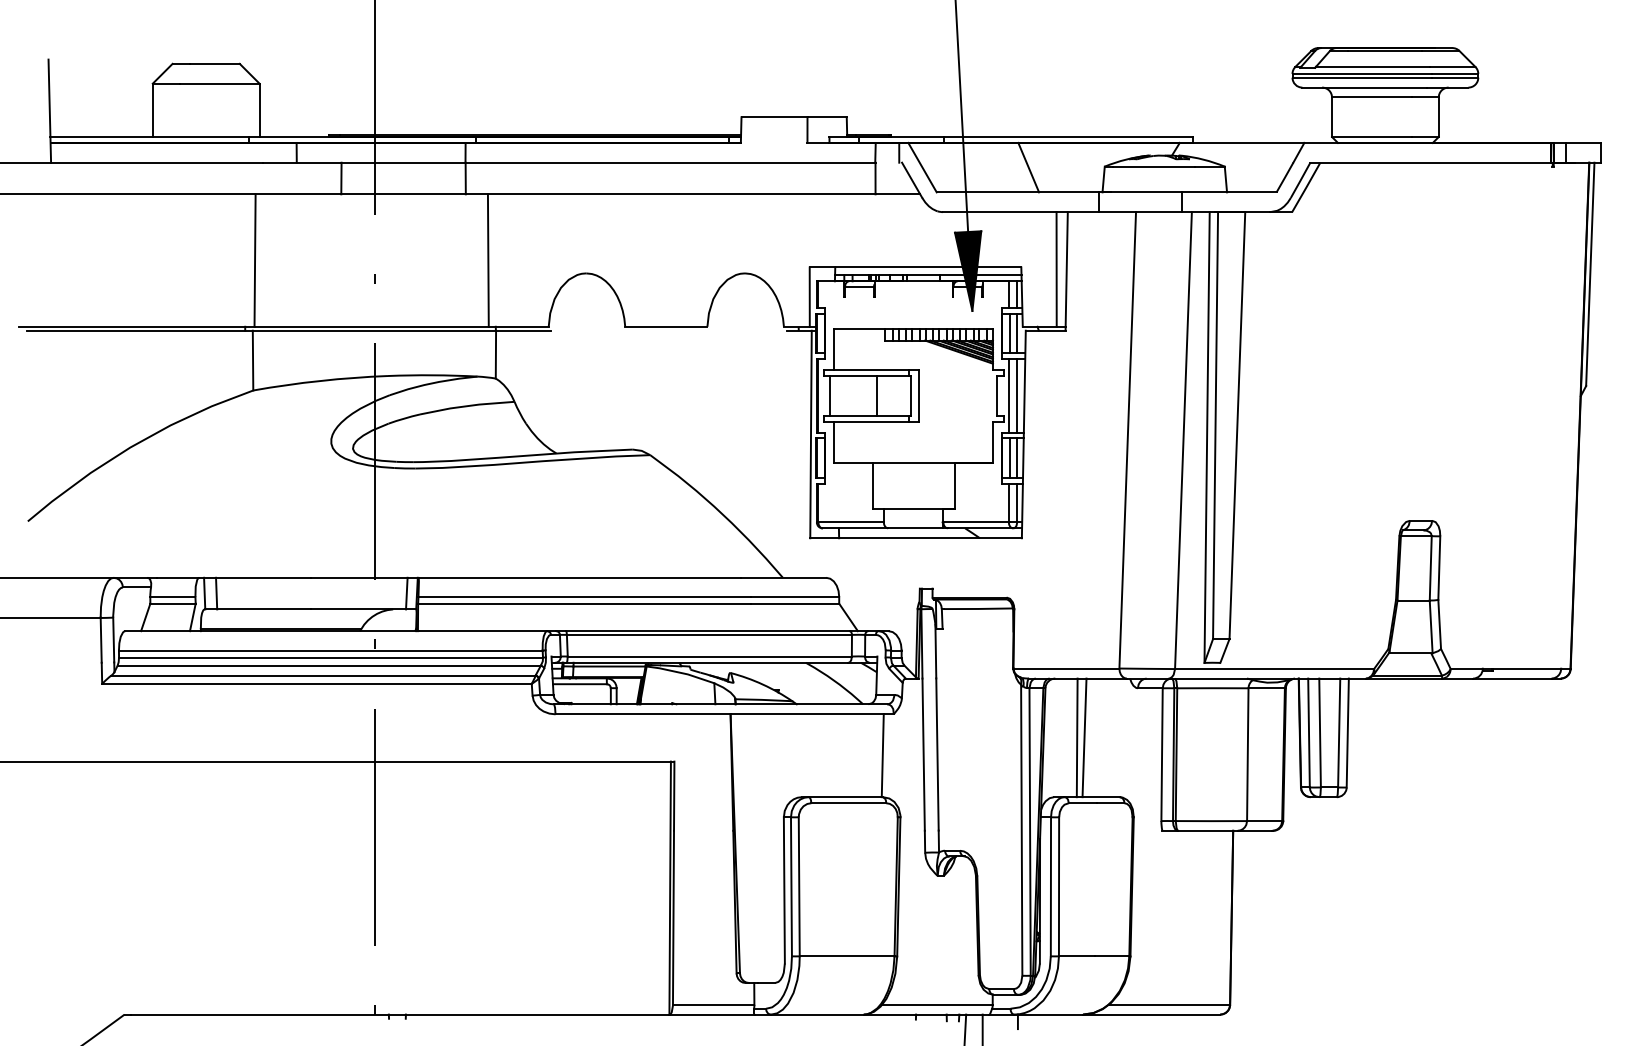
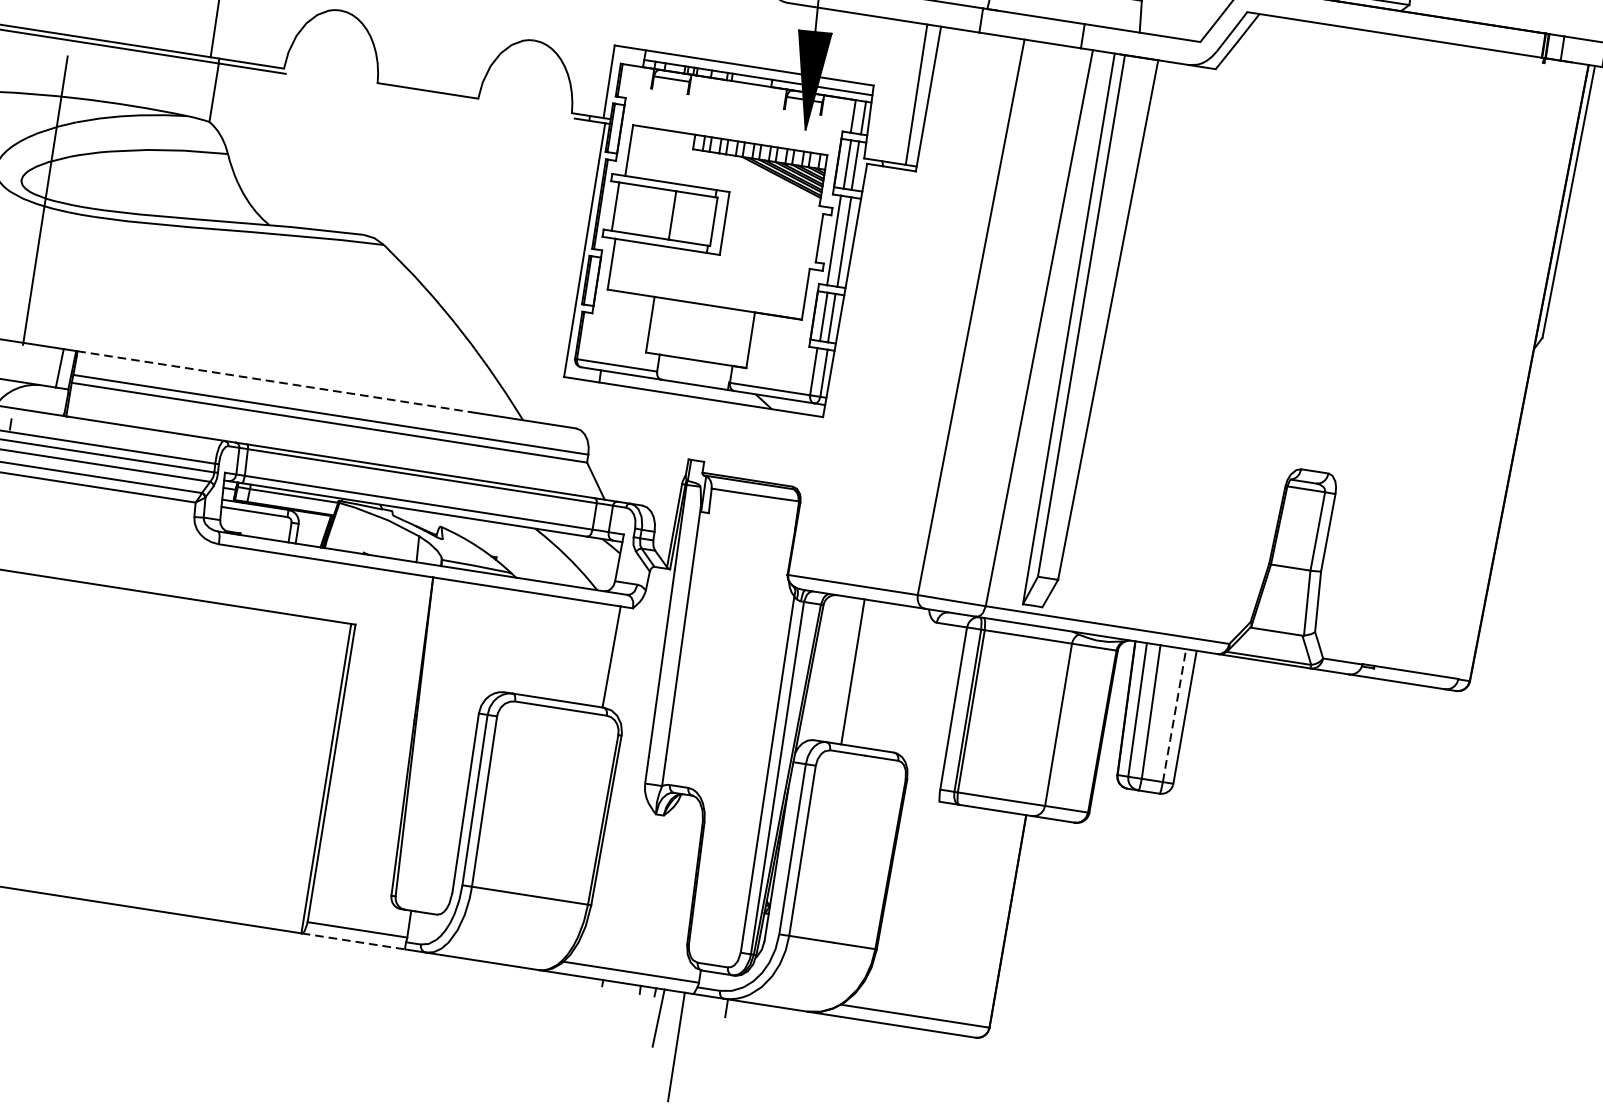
line: (580, 577) -> (275, 381), solid -> dashed
line: (1339, 732) -> (1175, 715), solid -> dashed
line: (1084, 737) -> (861, 672), removed
line: (712, 1014) -> (354, 941), solid -> dashed

